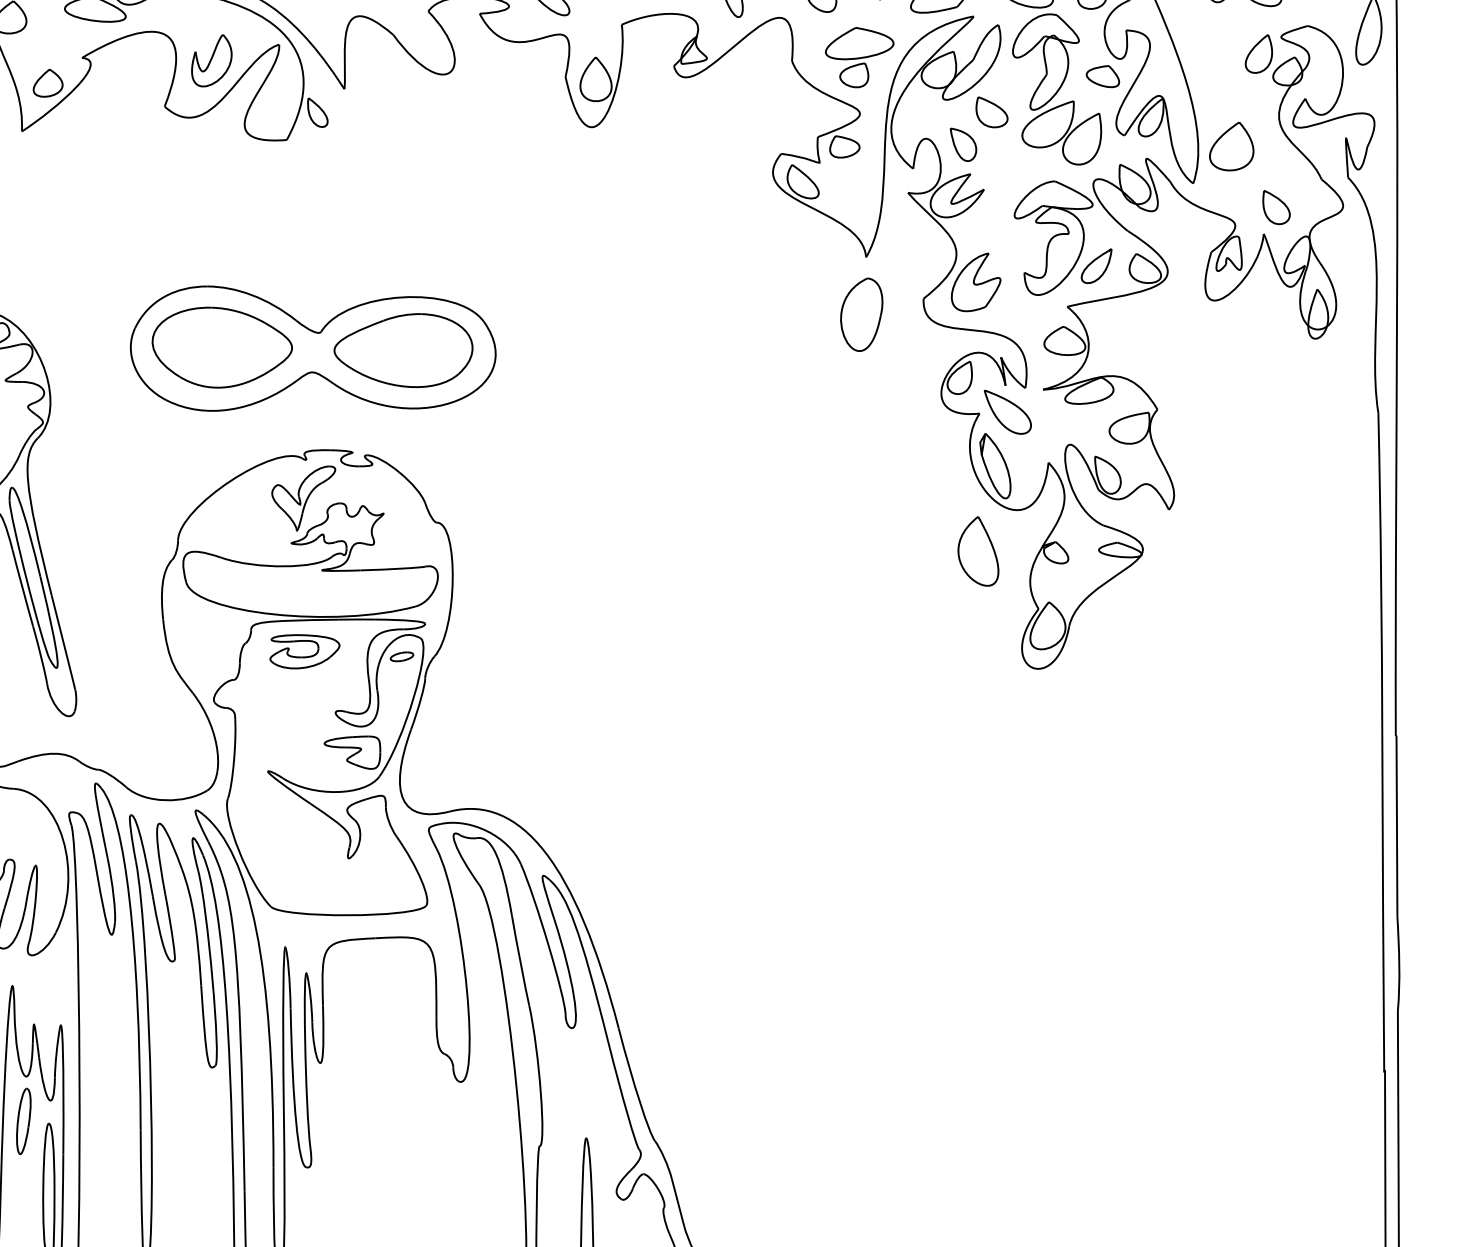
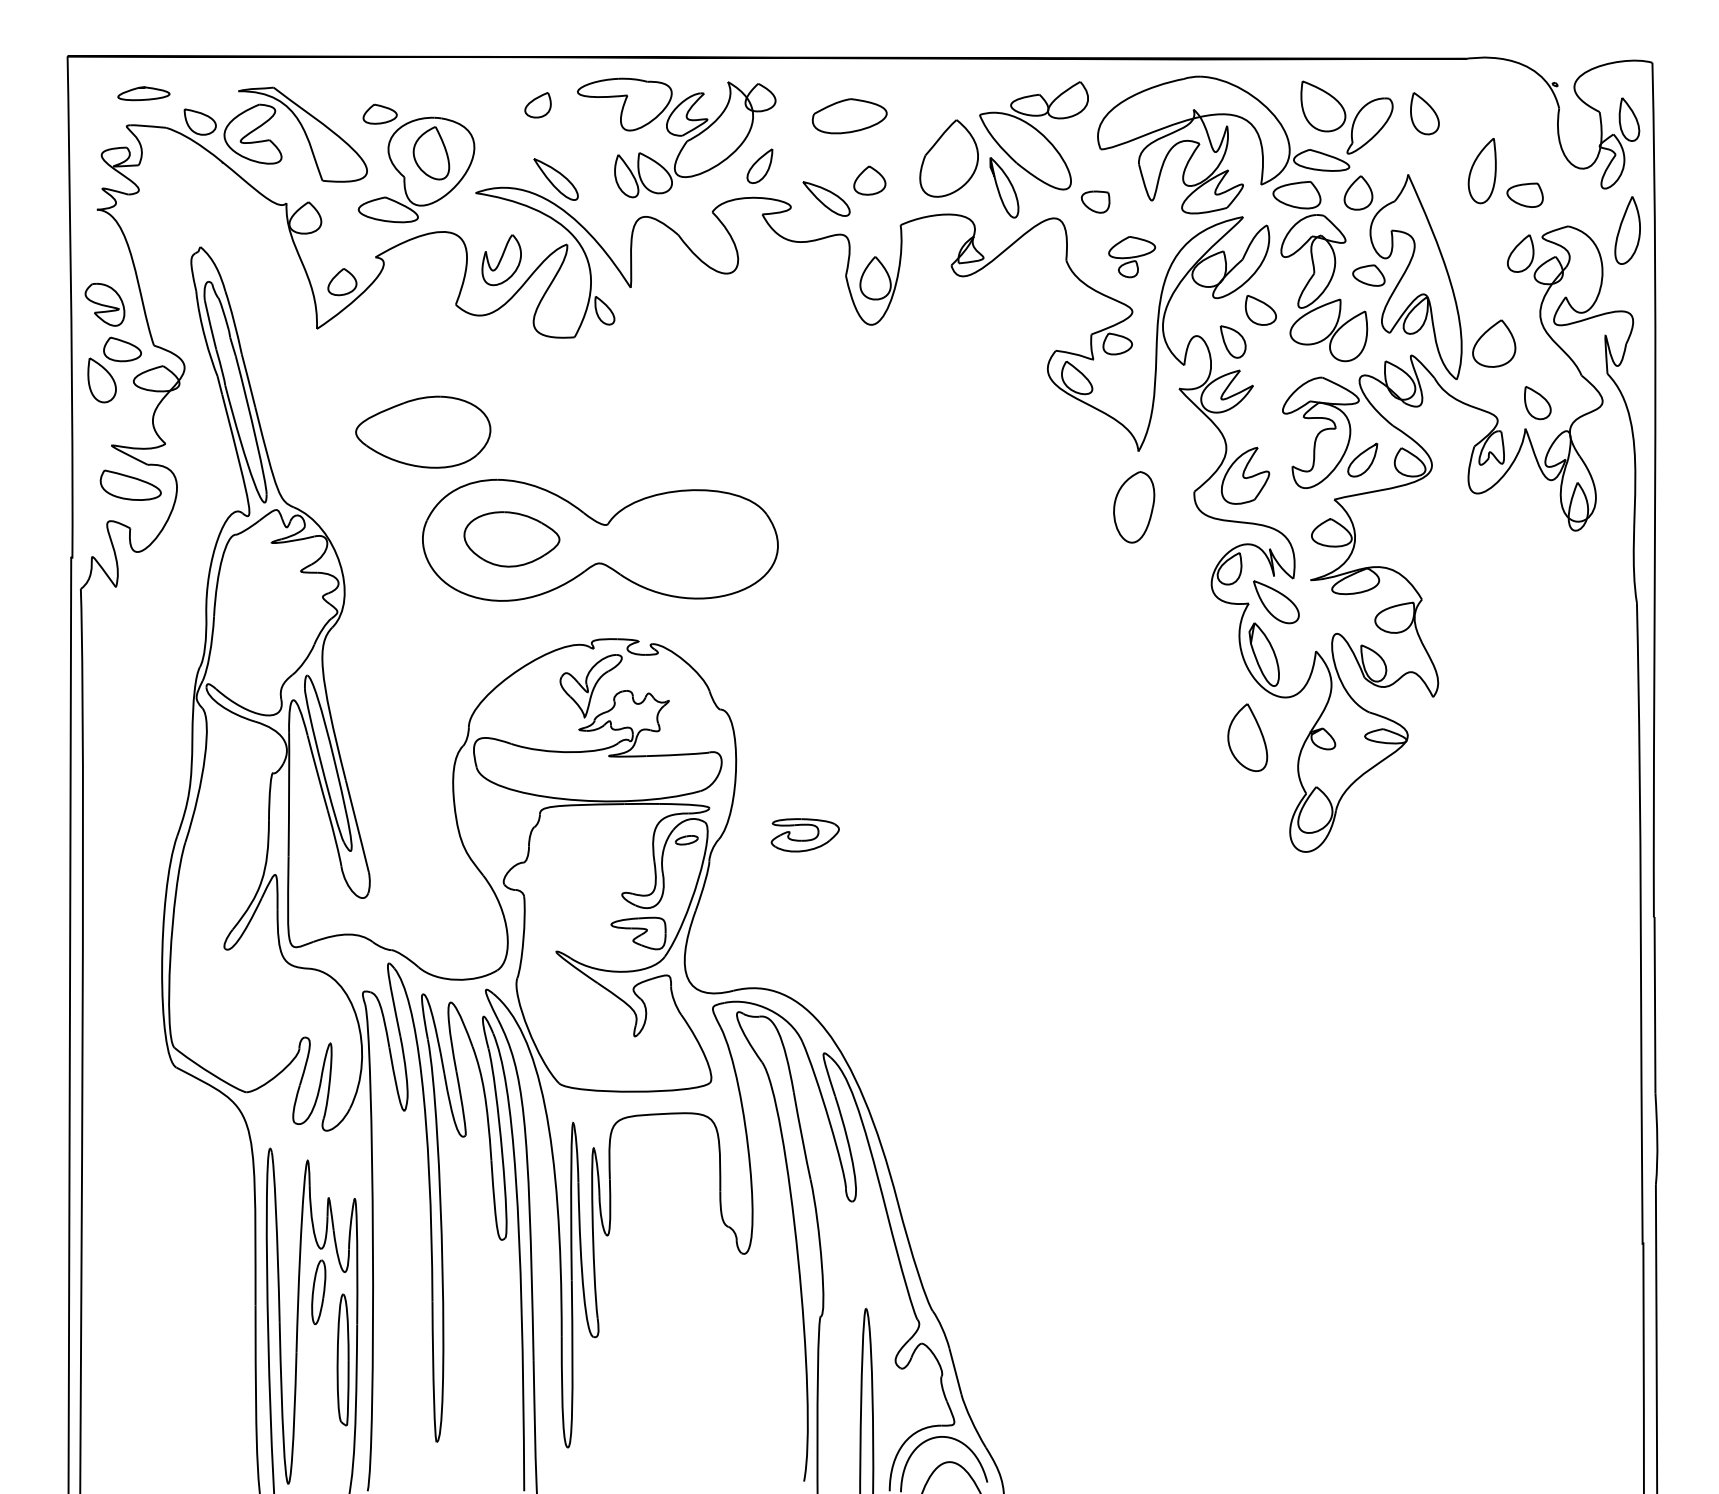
part: (858, 56) -> (1131, 256), size x0.7
part: (221, 347) -> (511, 539), size x0.7
part: (403, 349) -> (423, 431), moved
part: (304, 651) -> (804, 835), moved

